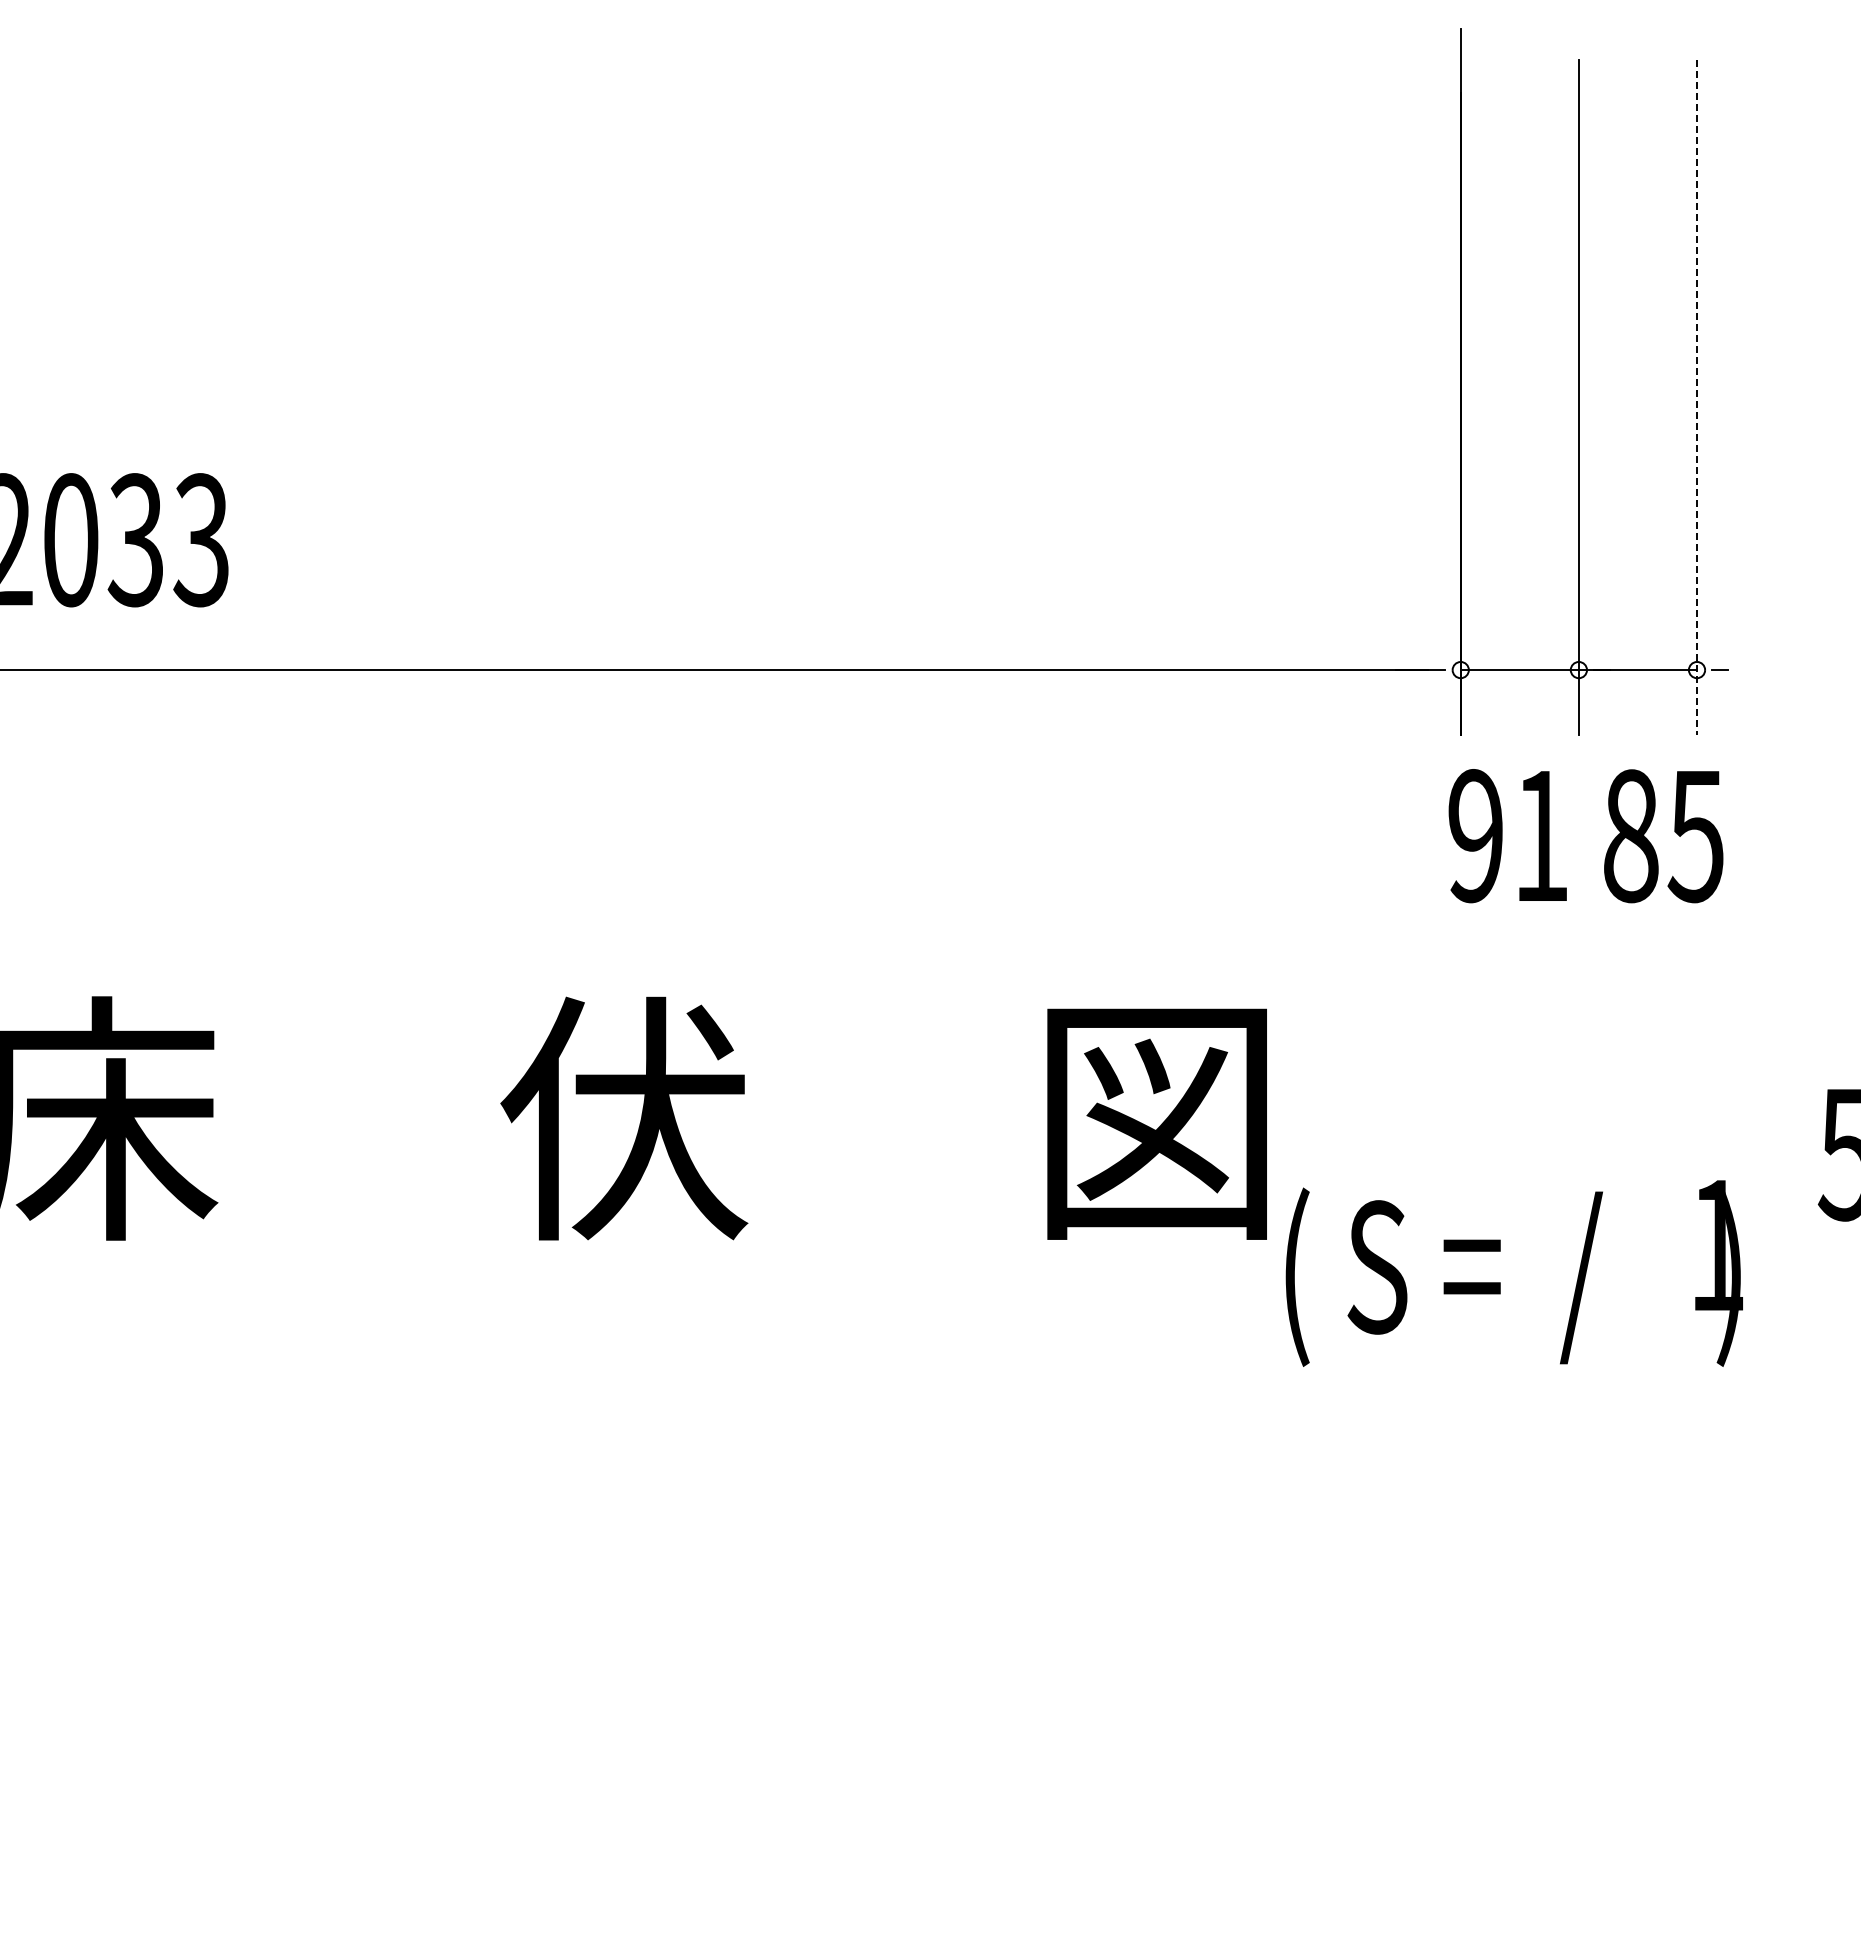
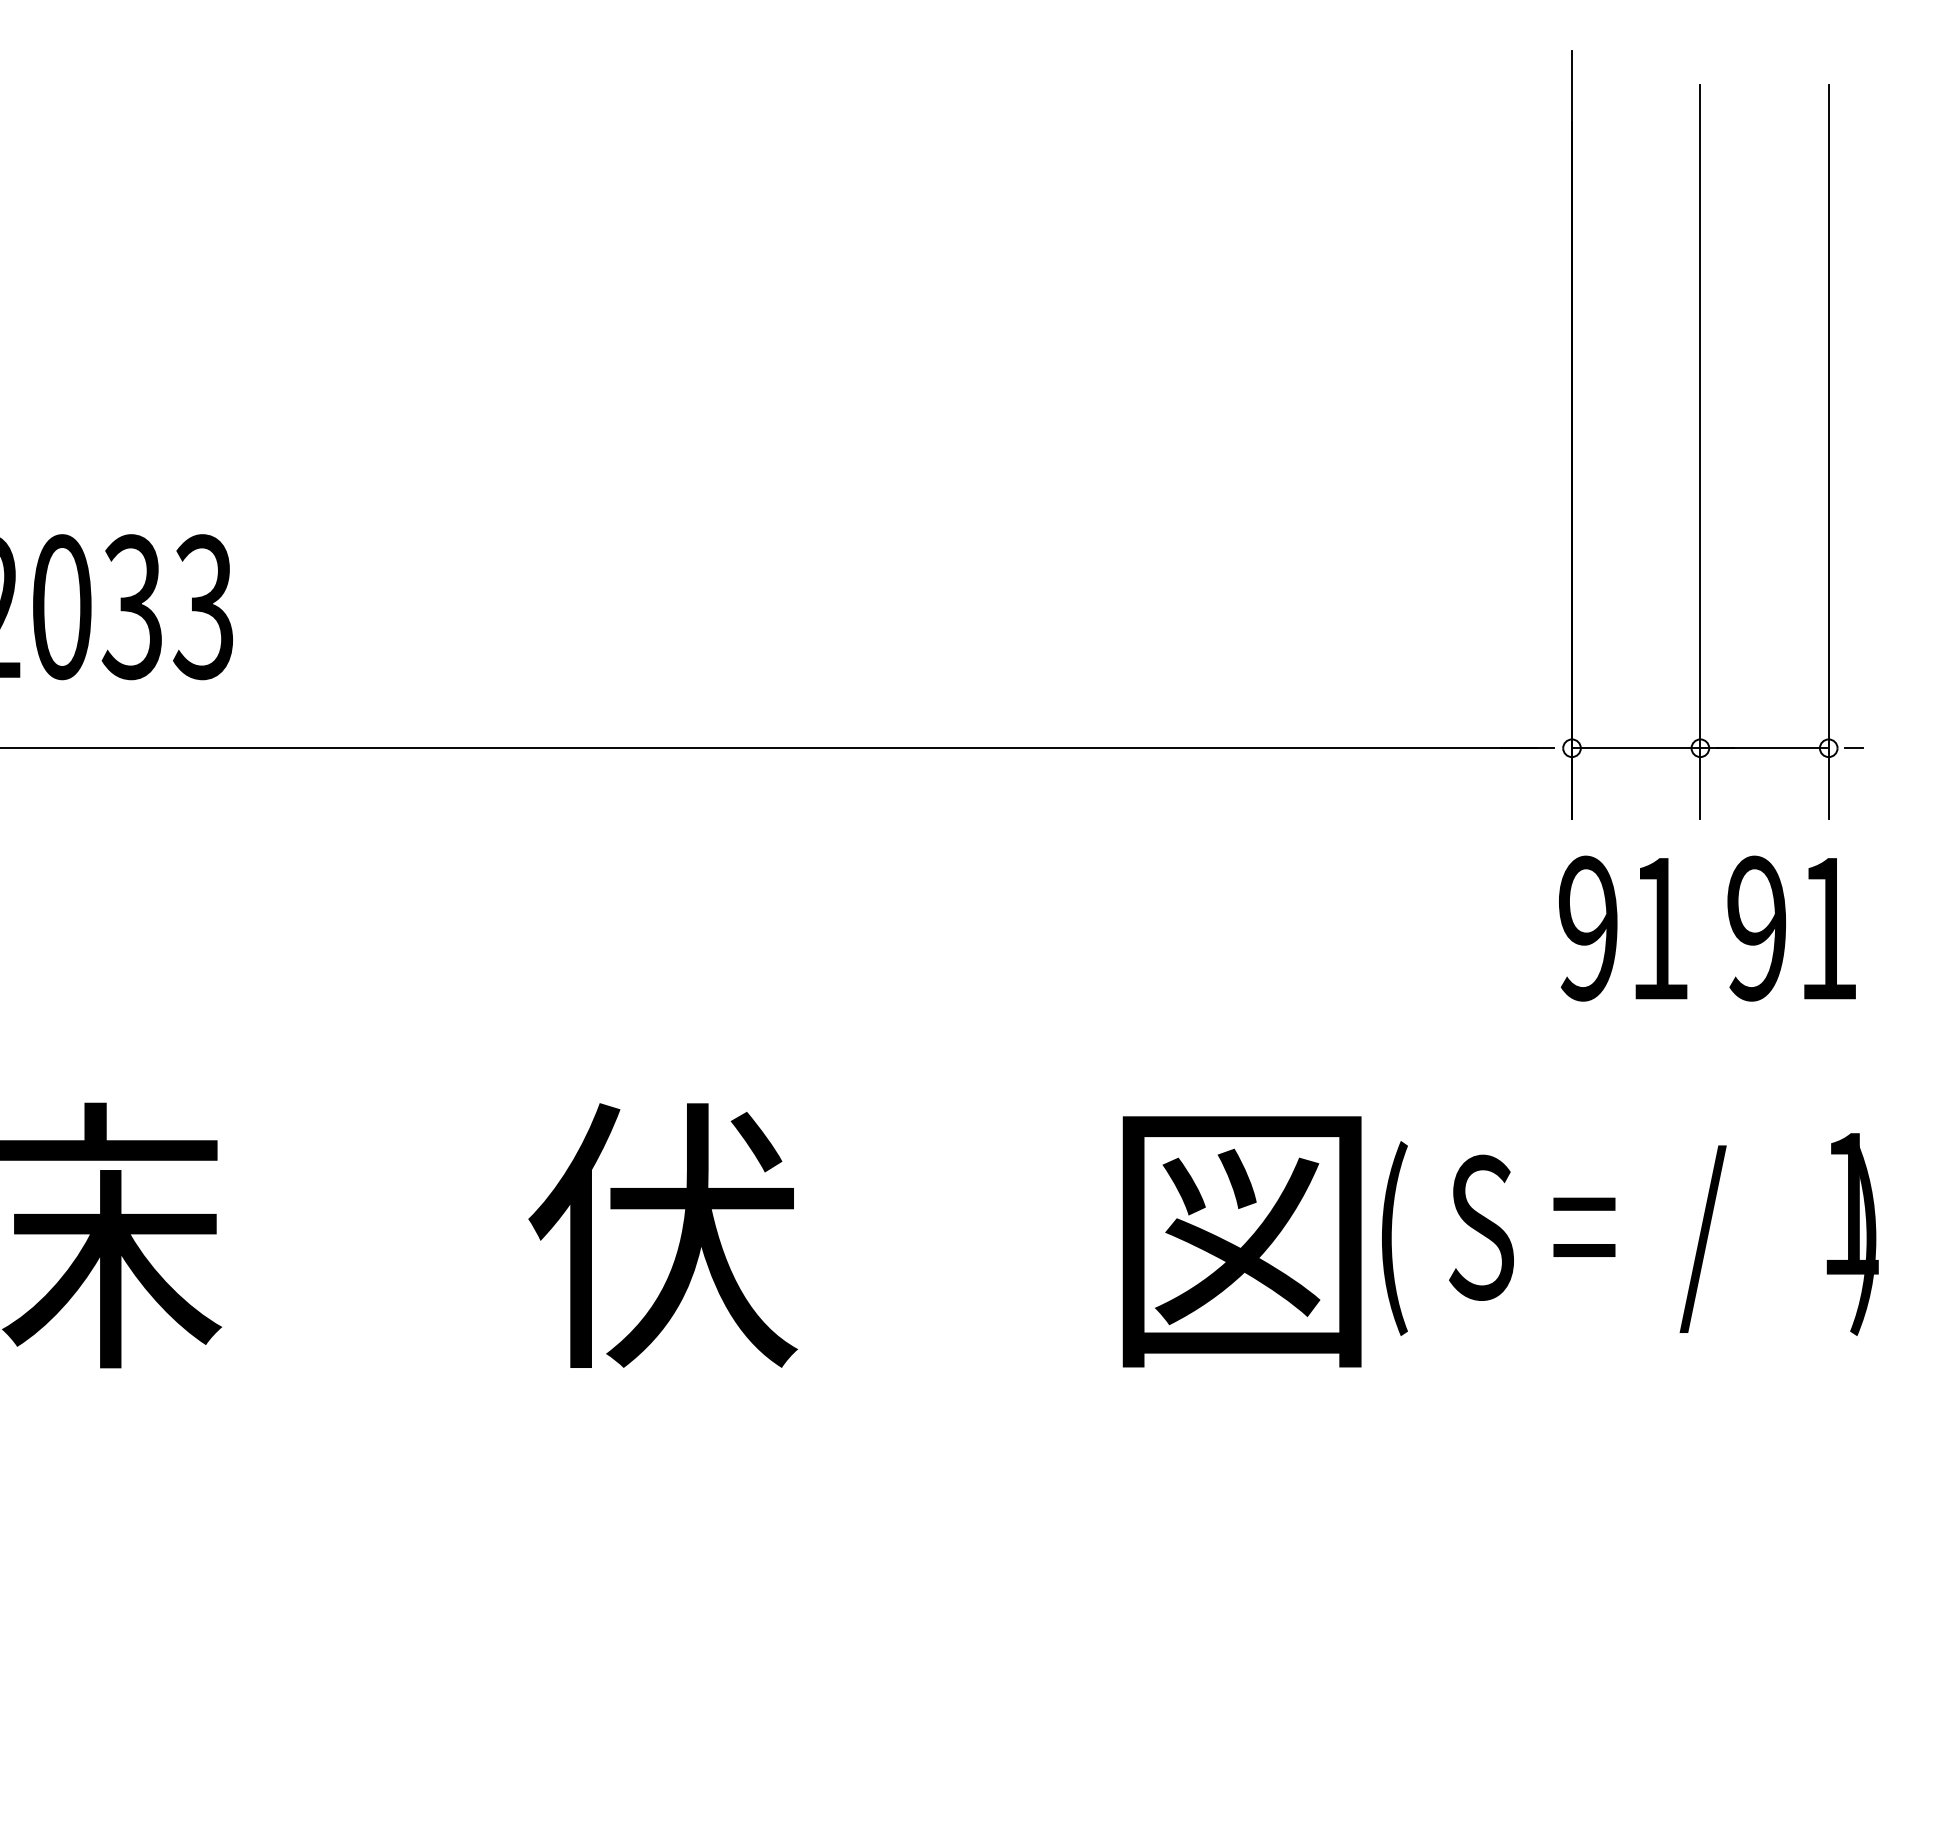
line: (1697, 398) -> (1829, 453), dashed -> solid
text: (1663, 836) -> (1792, 929), 85 -> 91
text: (1513, 1273) -> (1629, 1234), moved

